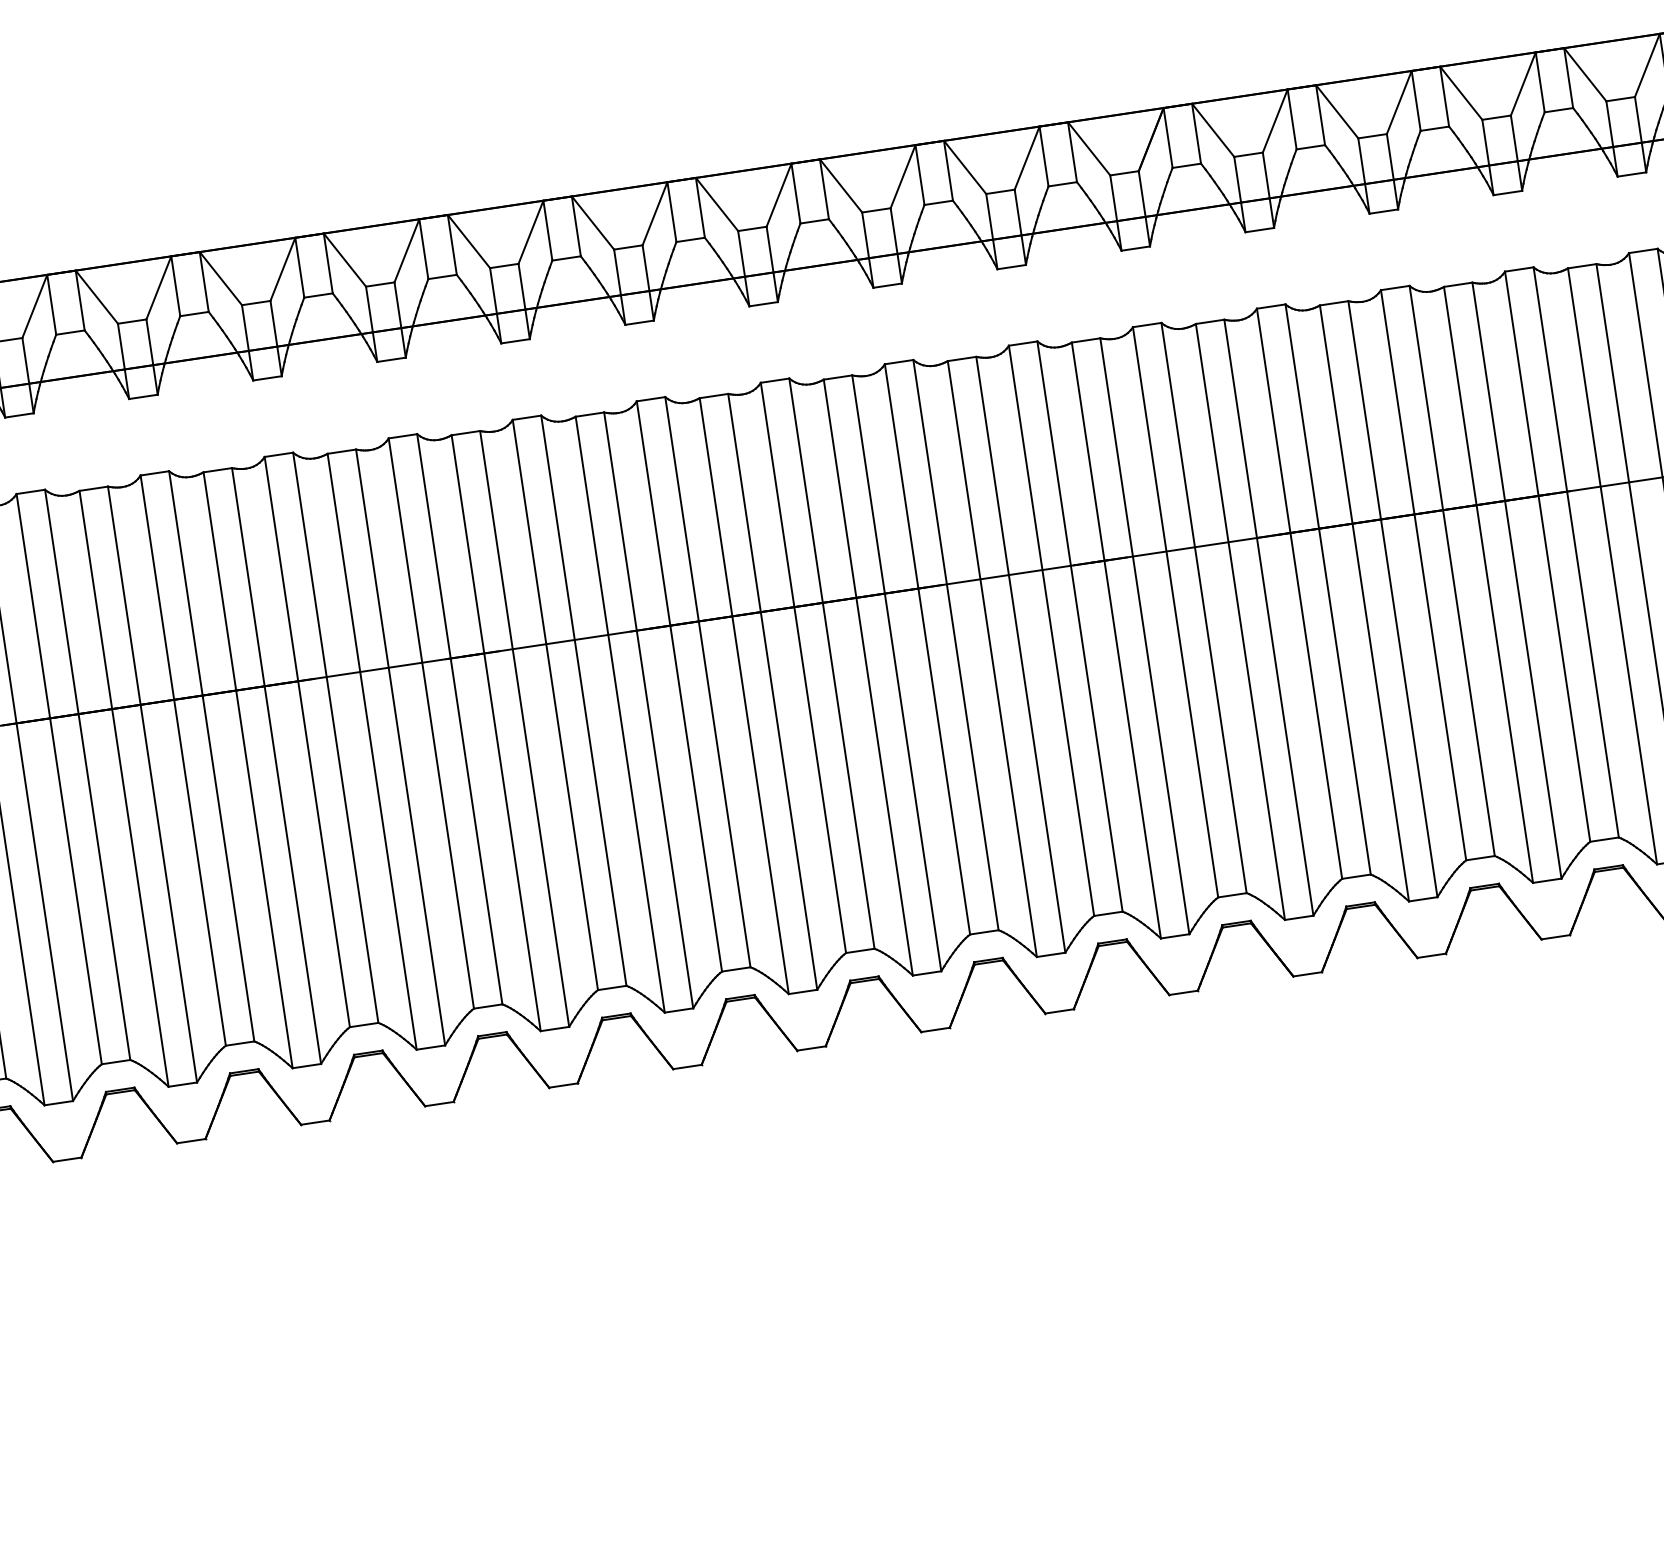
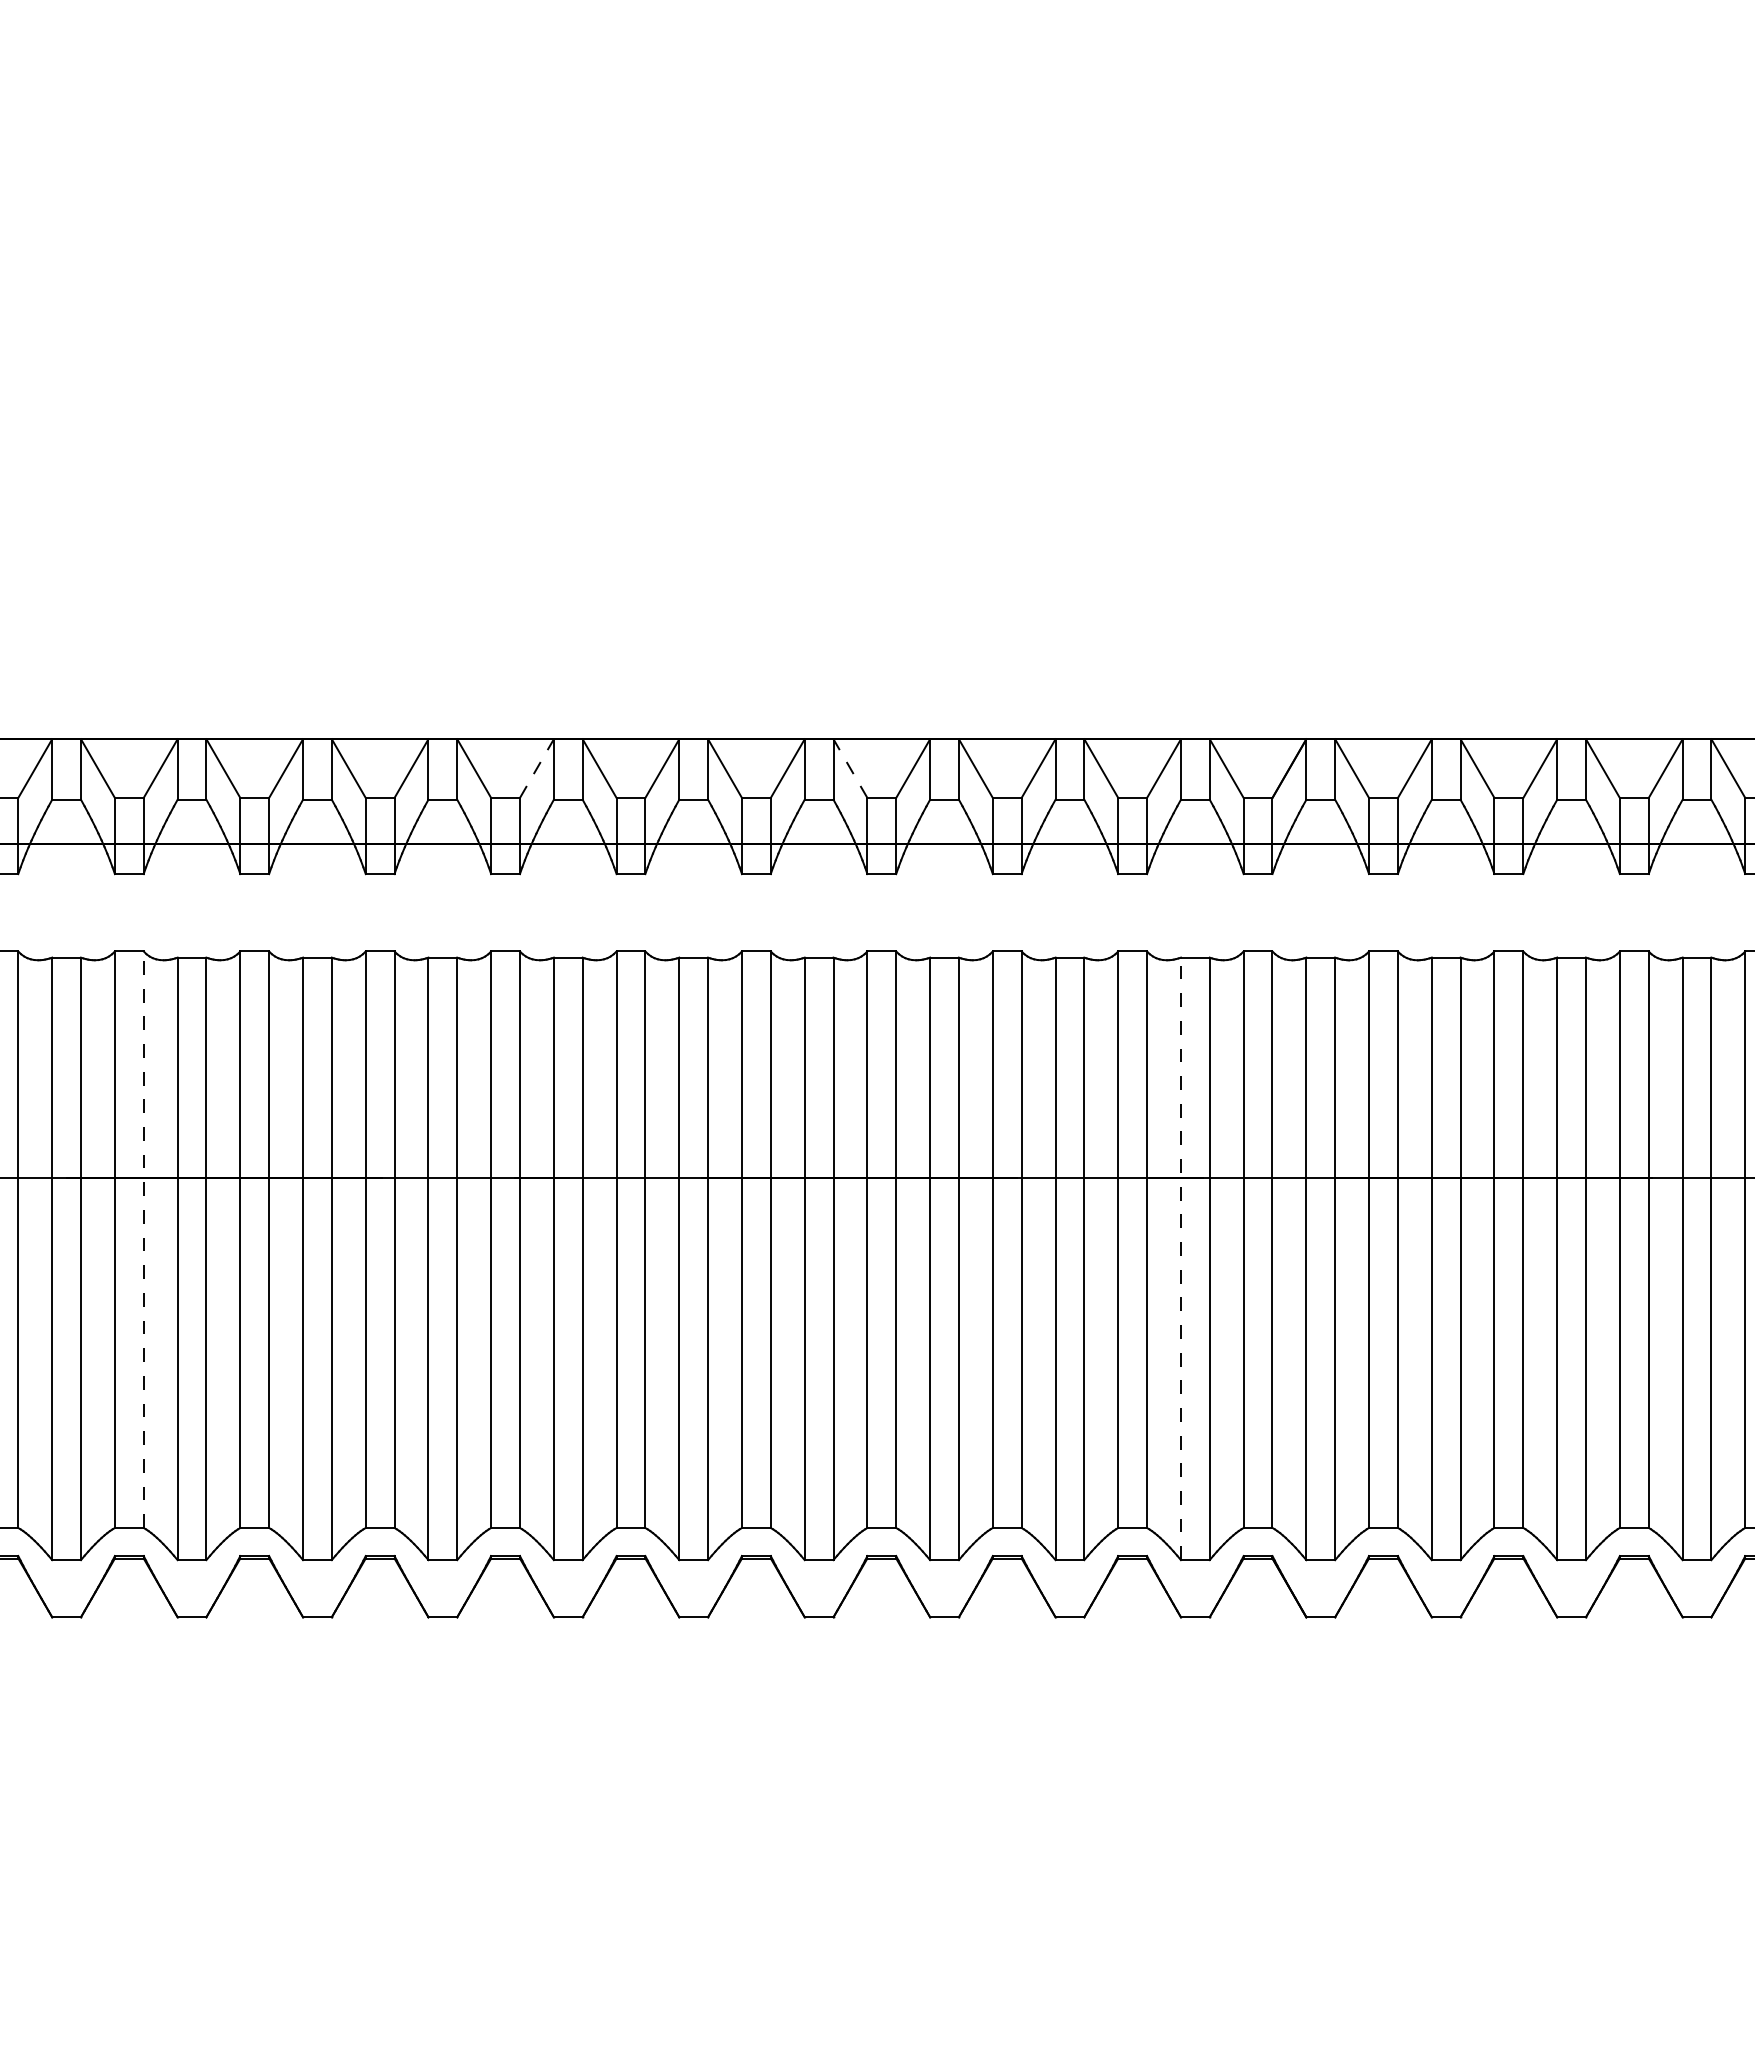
line: (717, 204) -> (850, 768), solid -> dashed
line: (406, 250) -> (536, 768), solid -> dashed
line: (1115, 640) -> (1180, 1258), solid -> dashed
line: (87, 774) -> (143, 1239), solid -> dashed

